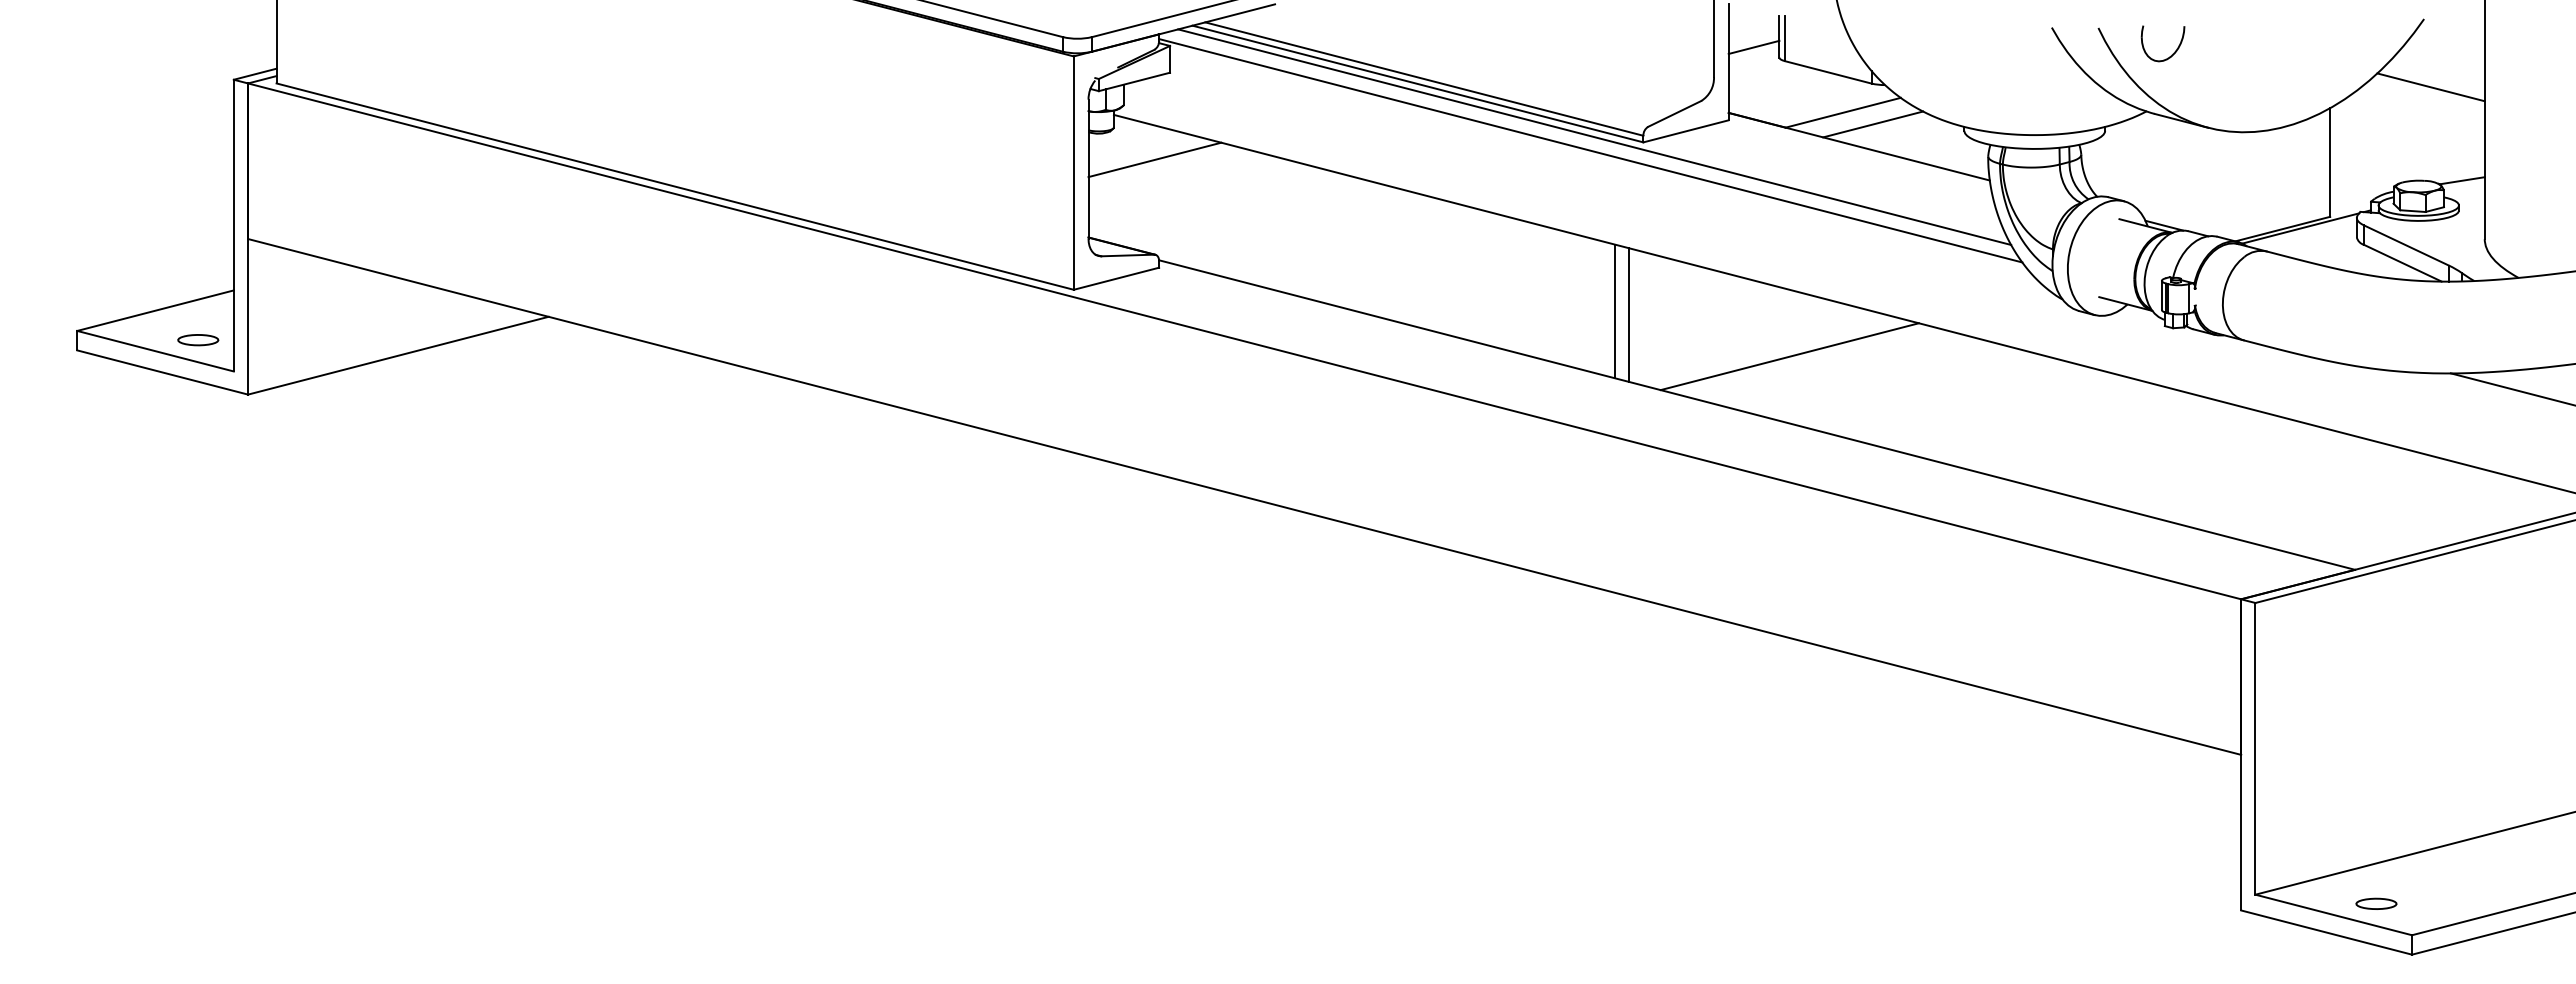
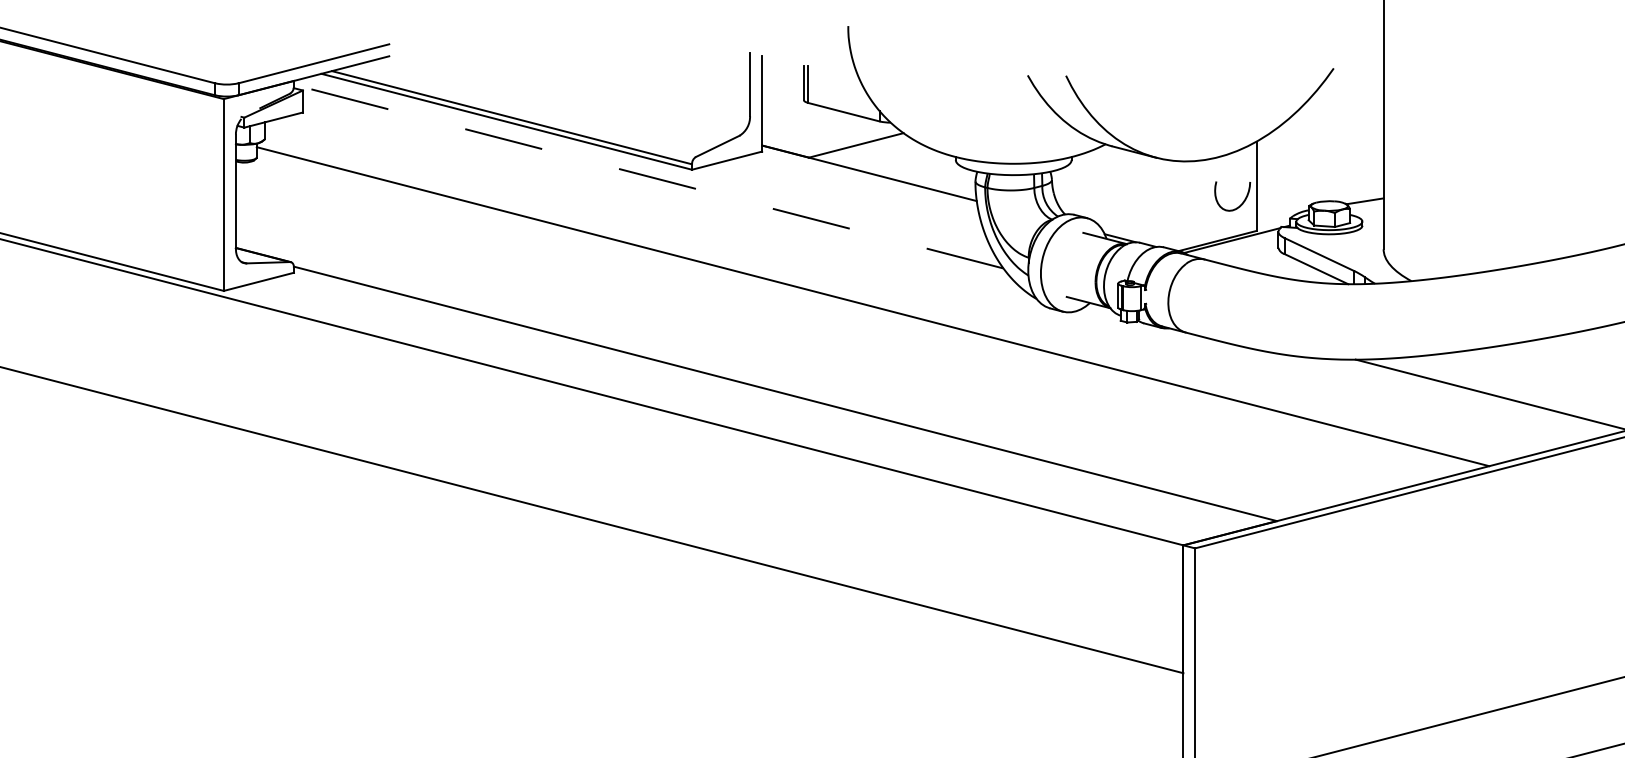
line: (1753, 46) -> (782, 90), removed
part: (2172, 53) -> (1240, 204), moved
line: (2430, 87) -> (1339, 124), removed
line: (1873, 124) -> (881, 155), removed
line: (1594, 137) -> (651, 165), removed
line: (1590, 150) -> (648, 176), solid -> dashed
line: (1154, 159) -> (290, 183), removed
line: (1614, 311) -> (668, 308), removed
line: (1629, 314) -> (680, 311), removed
line: (1789, 356) -> (812, 345), removed

